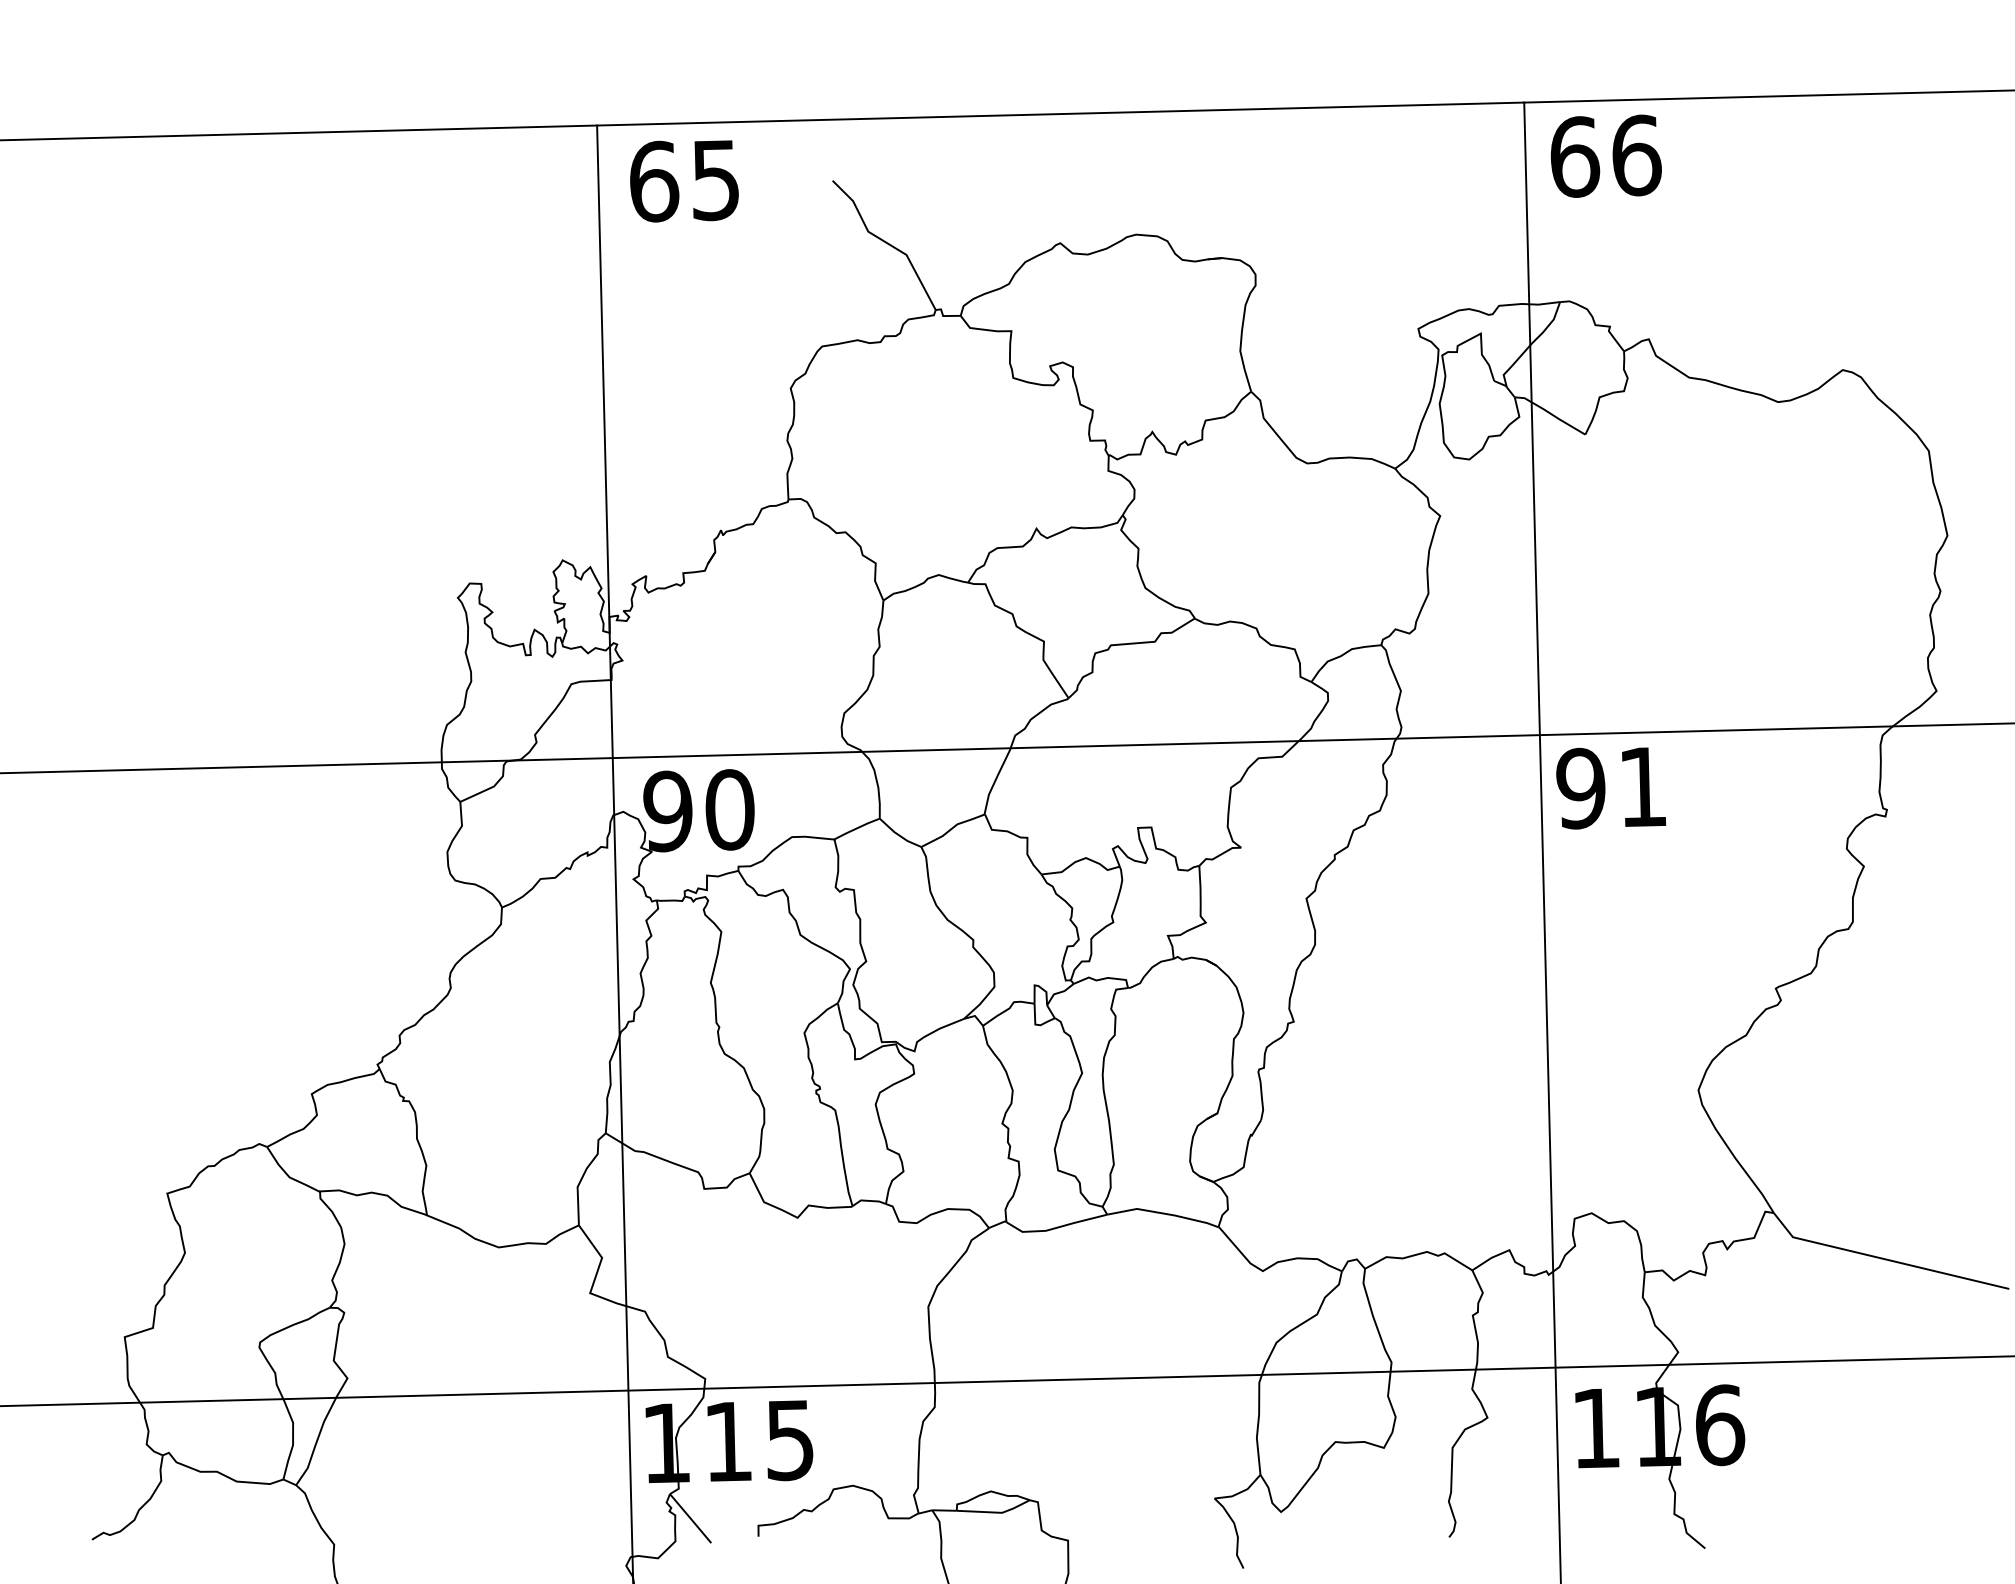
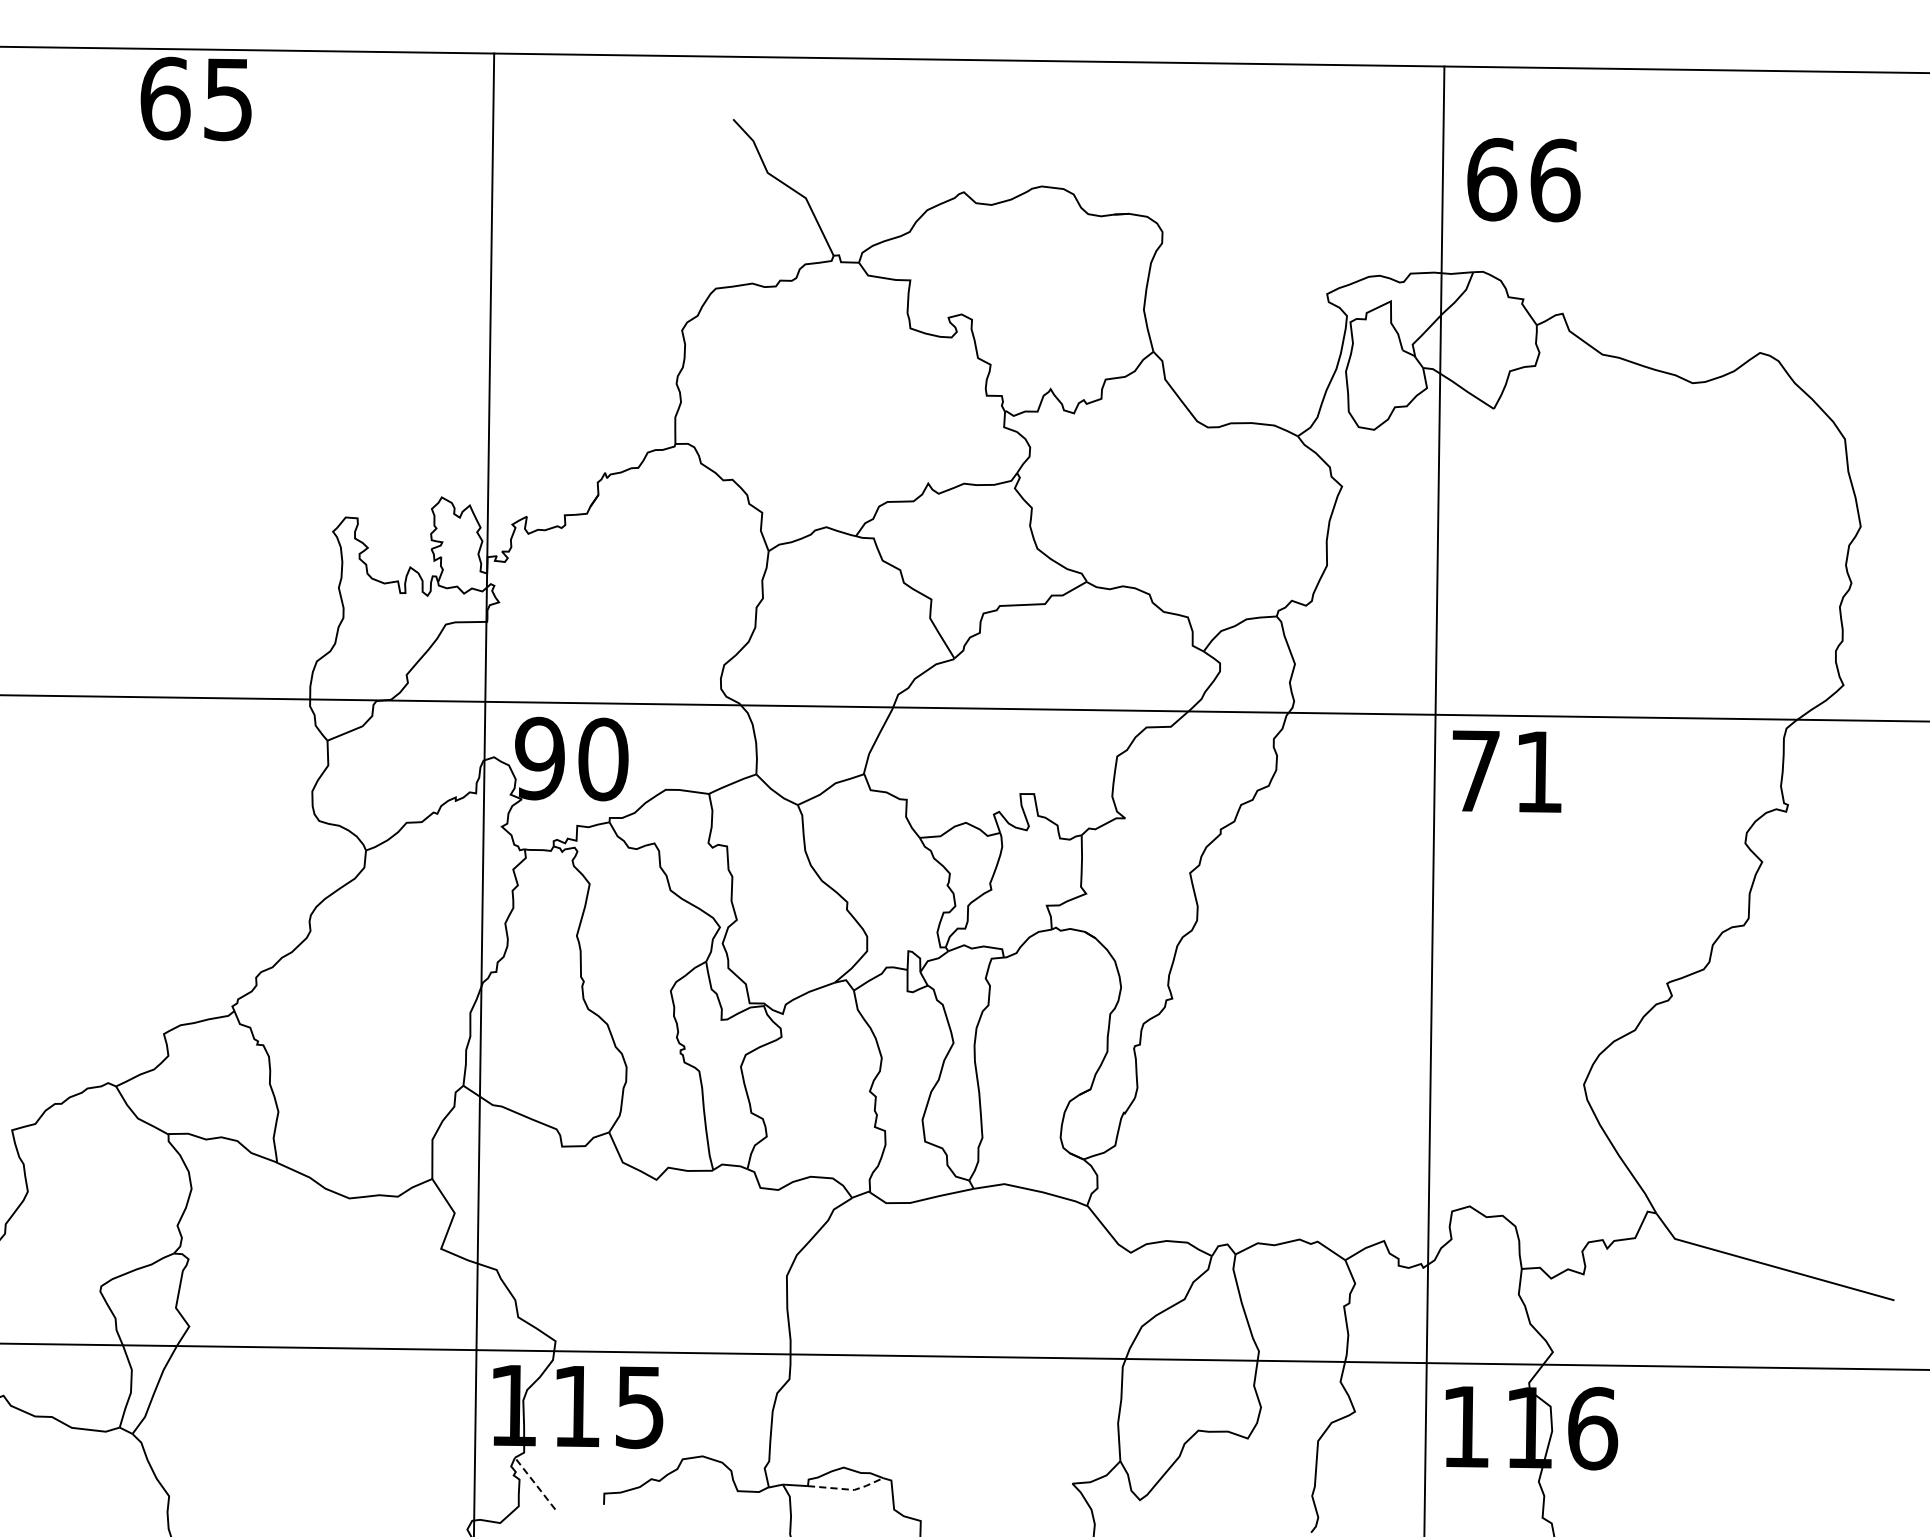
text: (1605, 155) -> (1523, 179), moved
text: (684, 181) -> (196, 99), moved
text: (1580, 788) -> (1475, 771), 91 -> 71
line: (996, 1512) -> (848, 1489), solid -> dashed
line: (690, 1518) -> (535, 1483), solid -> dashed

